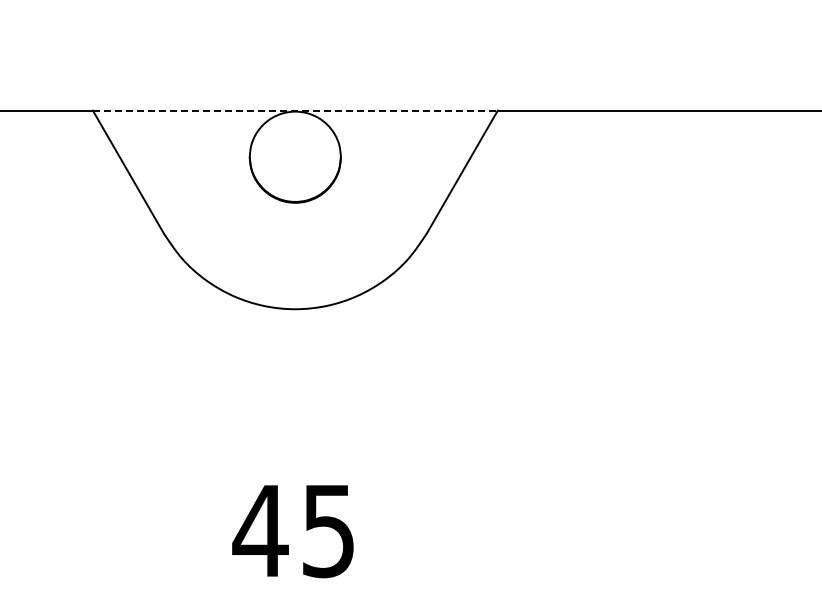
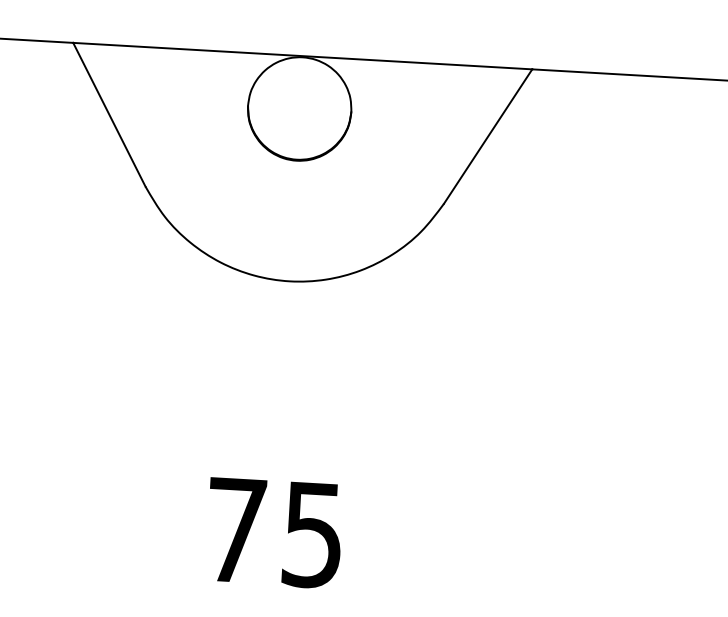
line: (295, 110) -> (302, 56), dashed -> solid
text: (260, 530) -> (235, 529), 45 -> 75

